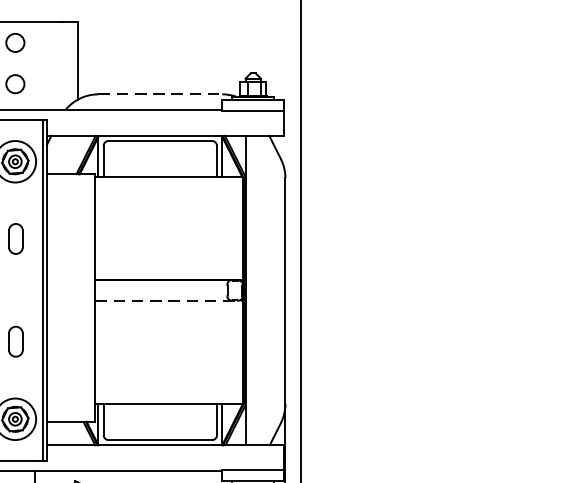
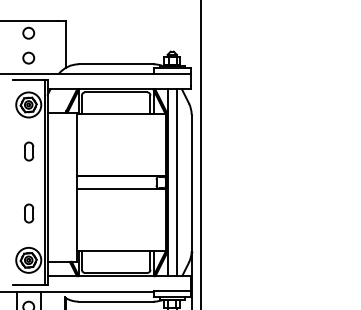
line: (160, 94) -> (116, 64), dashed -> solid
line: (260, 290) -> (176, 182), added
line: (170, 300) -> (122, 188), dashed -> solid

